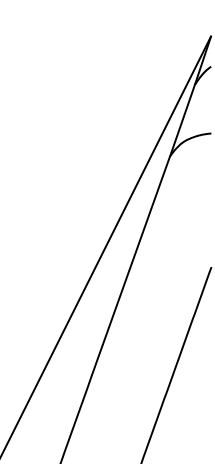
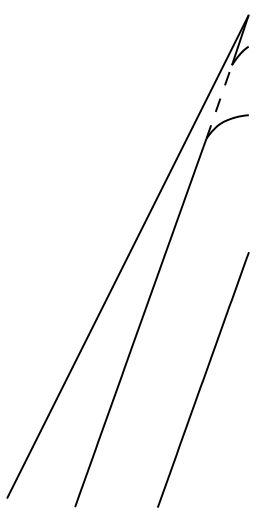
line: (182, 120) -> (219, 101), solid -> dashed

